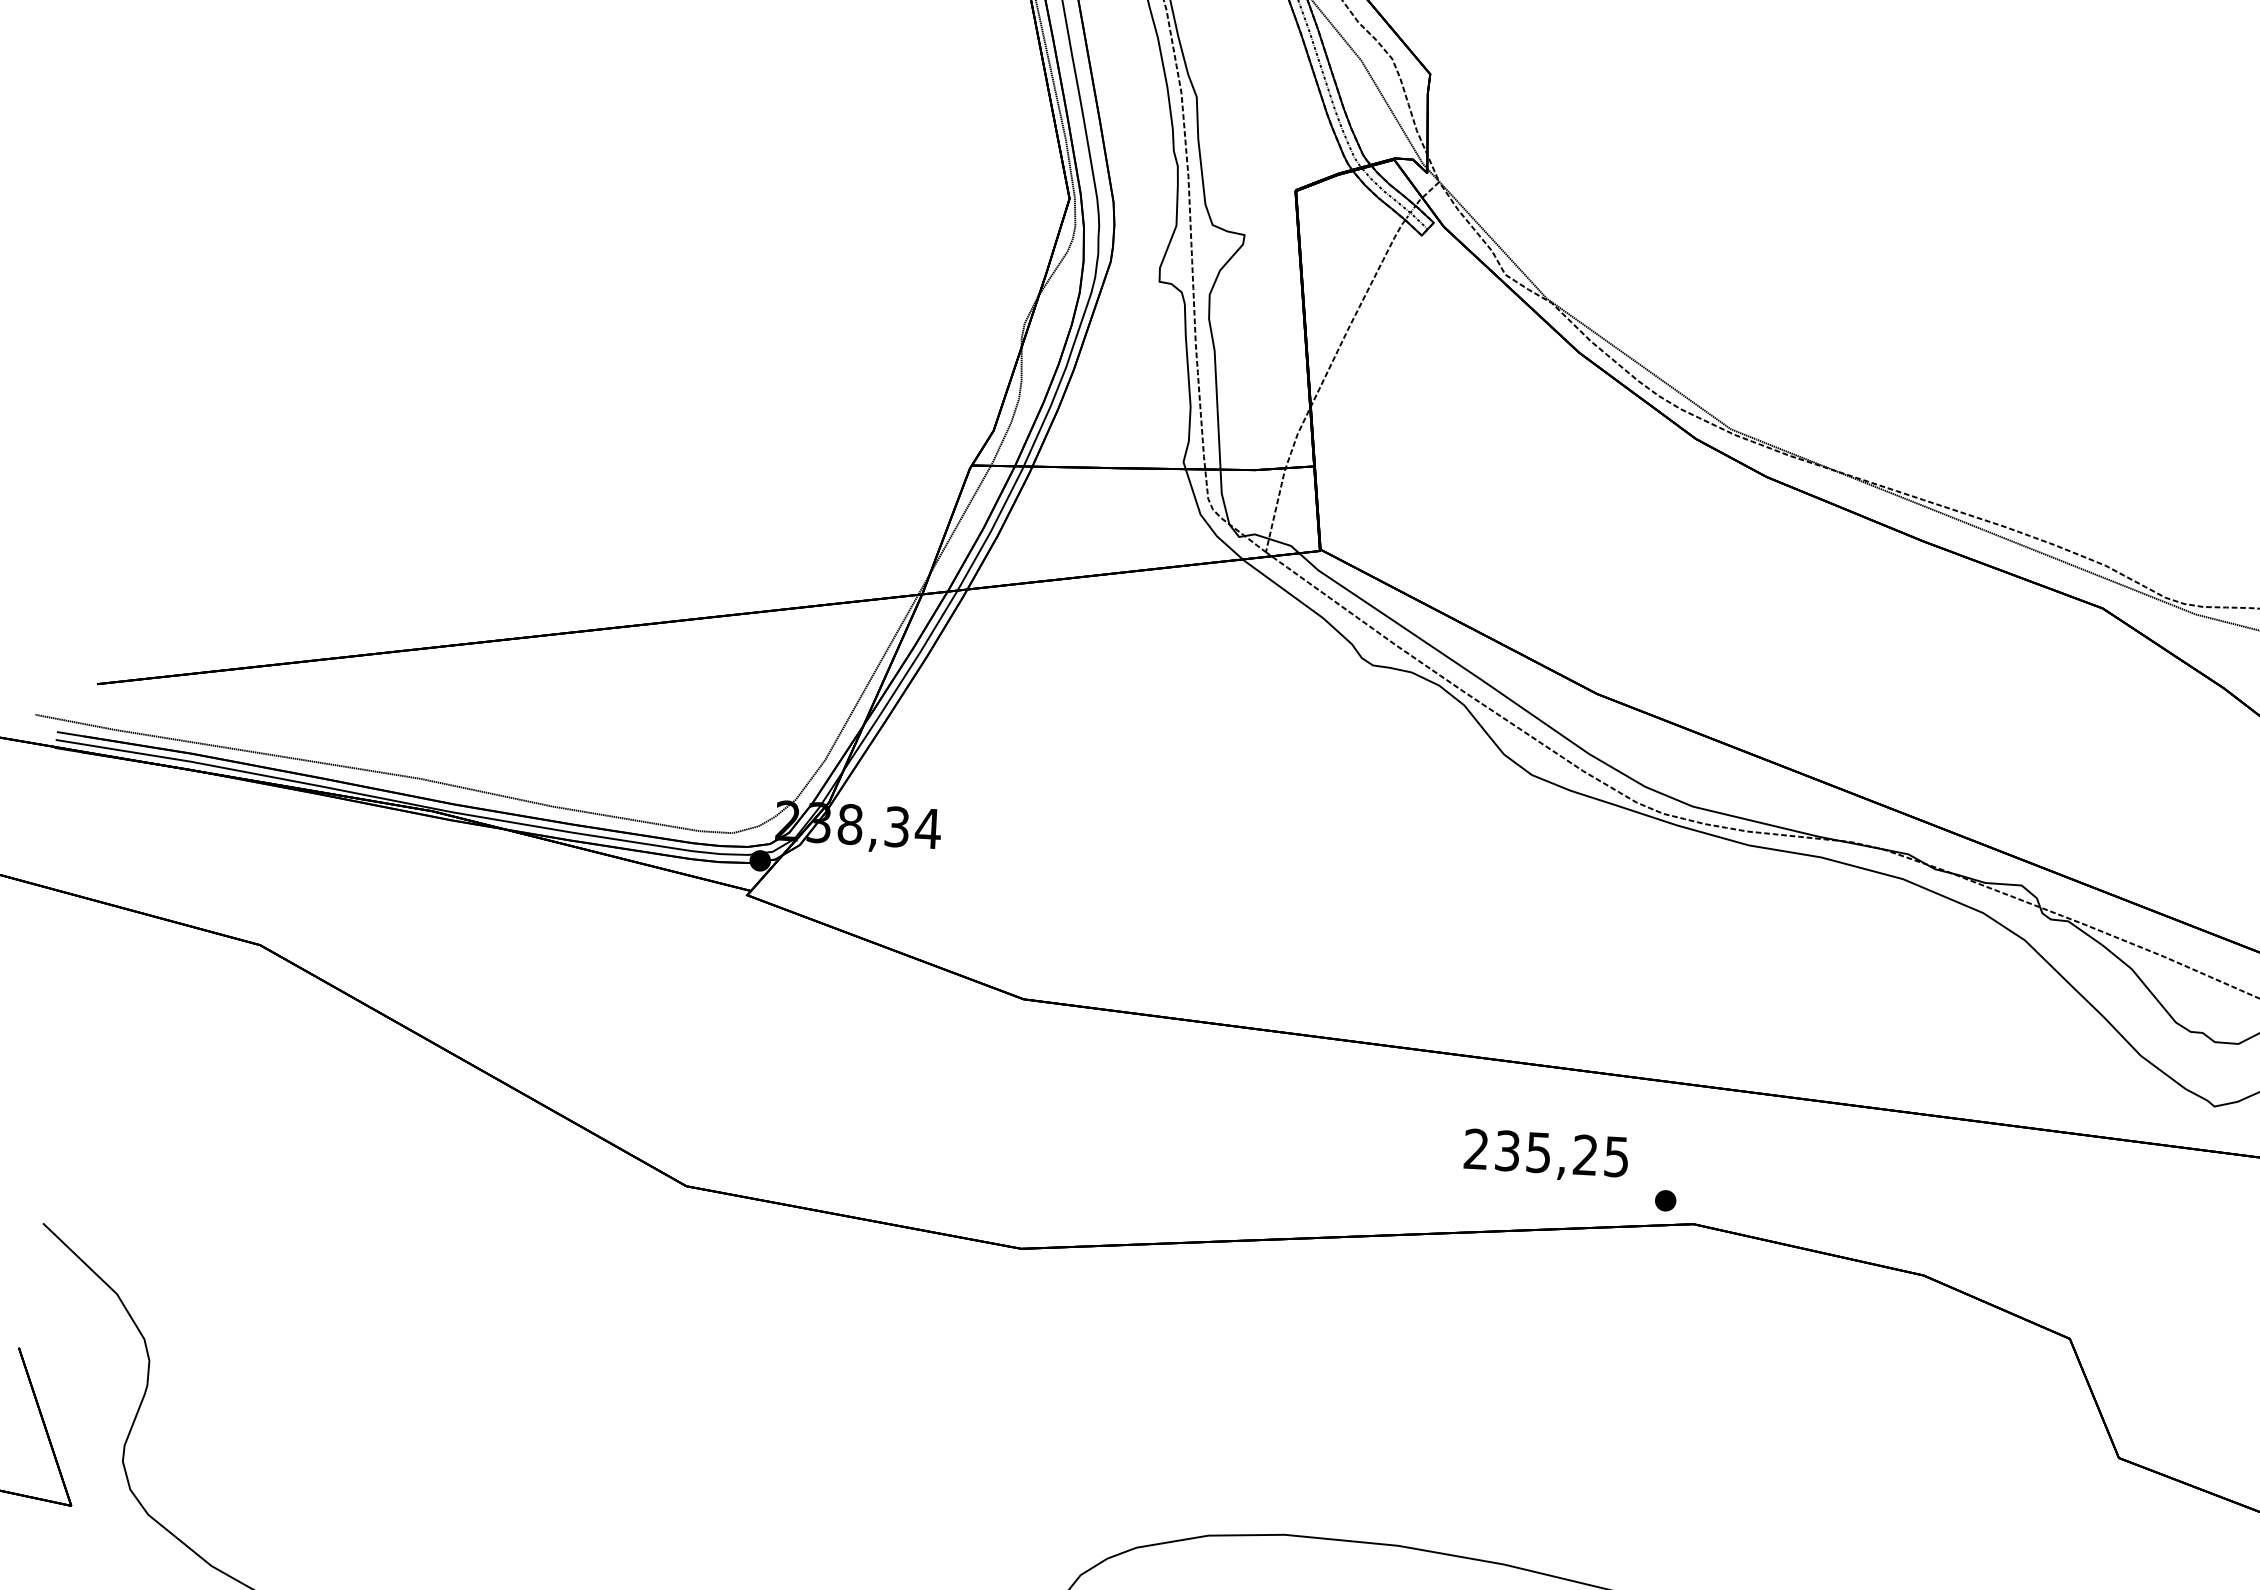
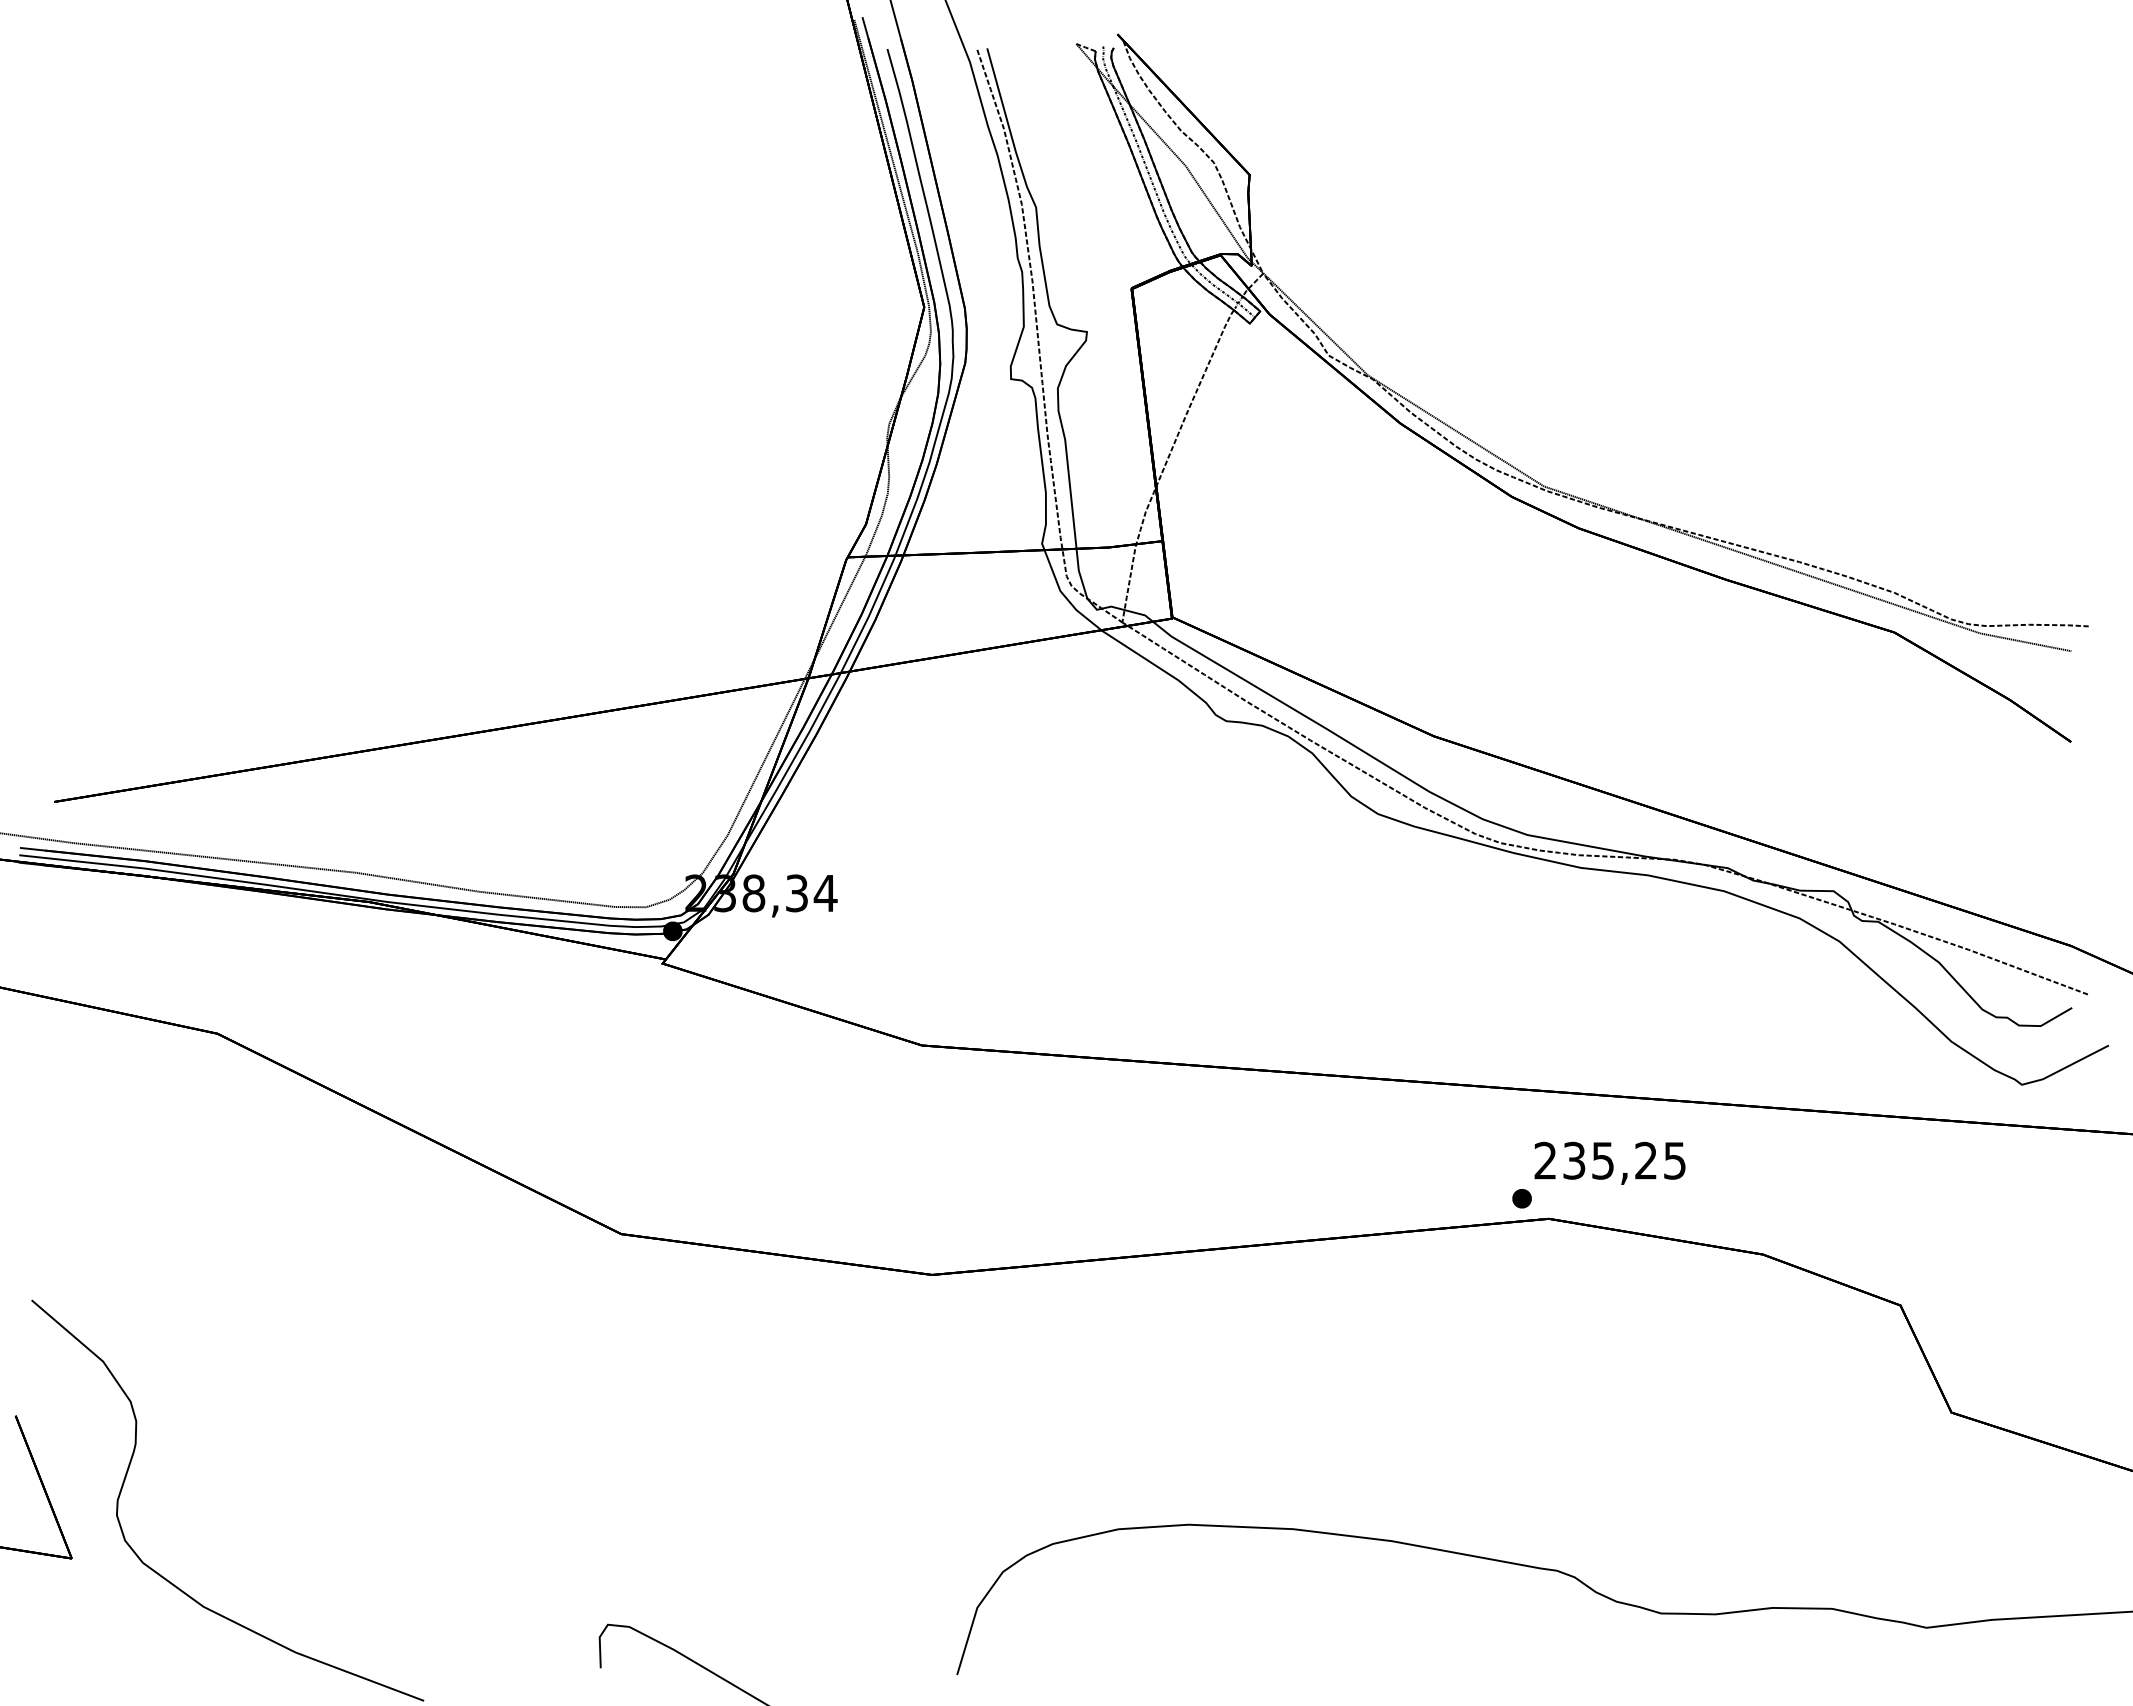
text: (1545, 1154) -> (1609, 1162), moved

